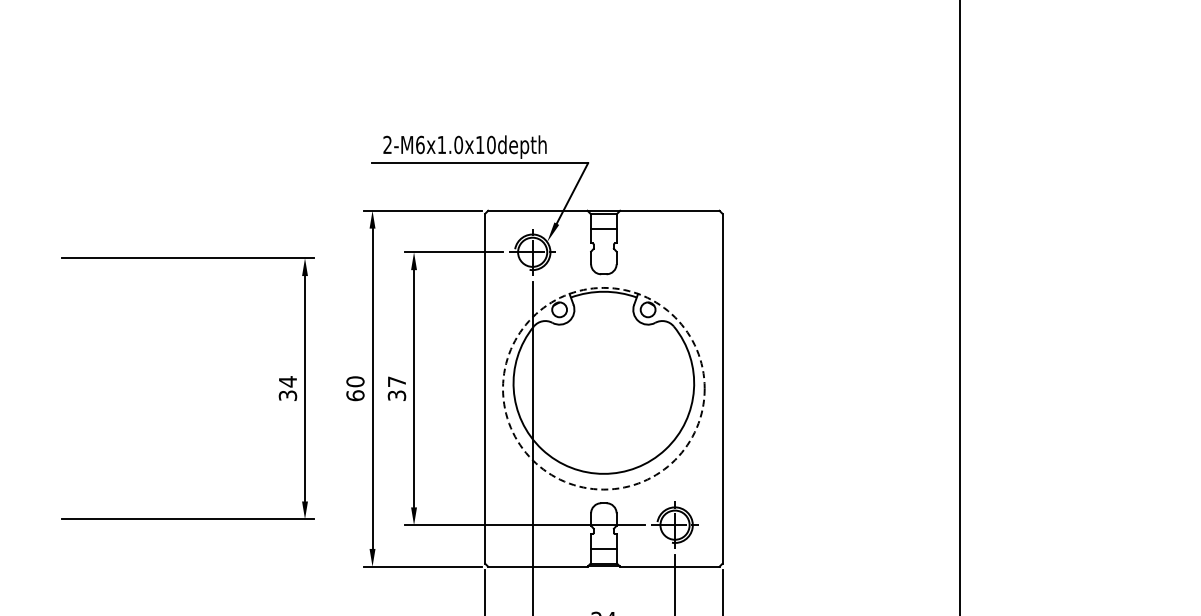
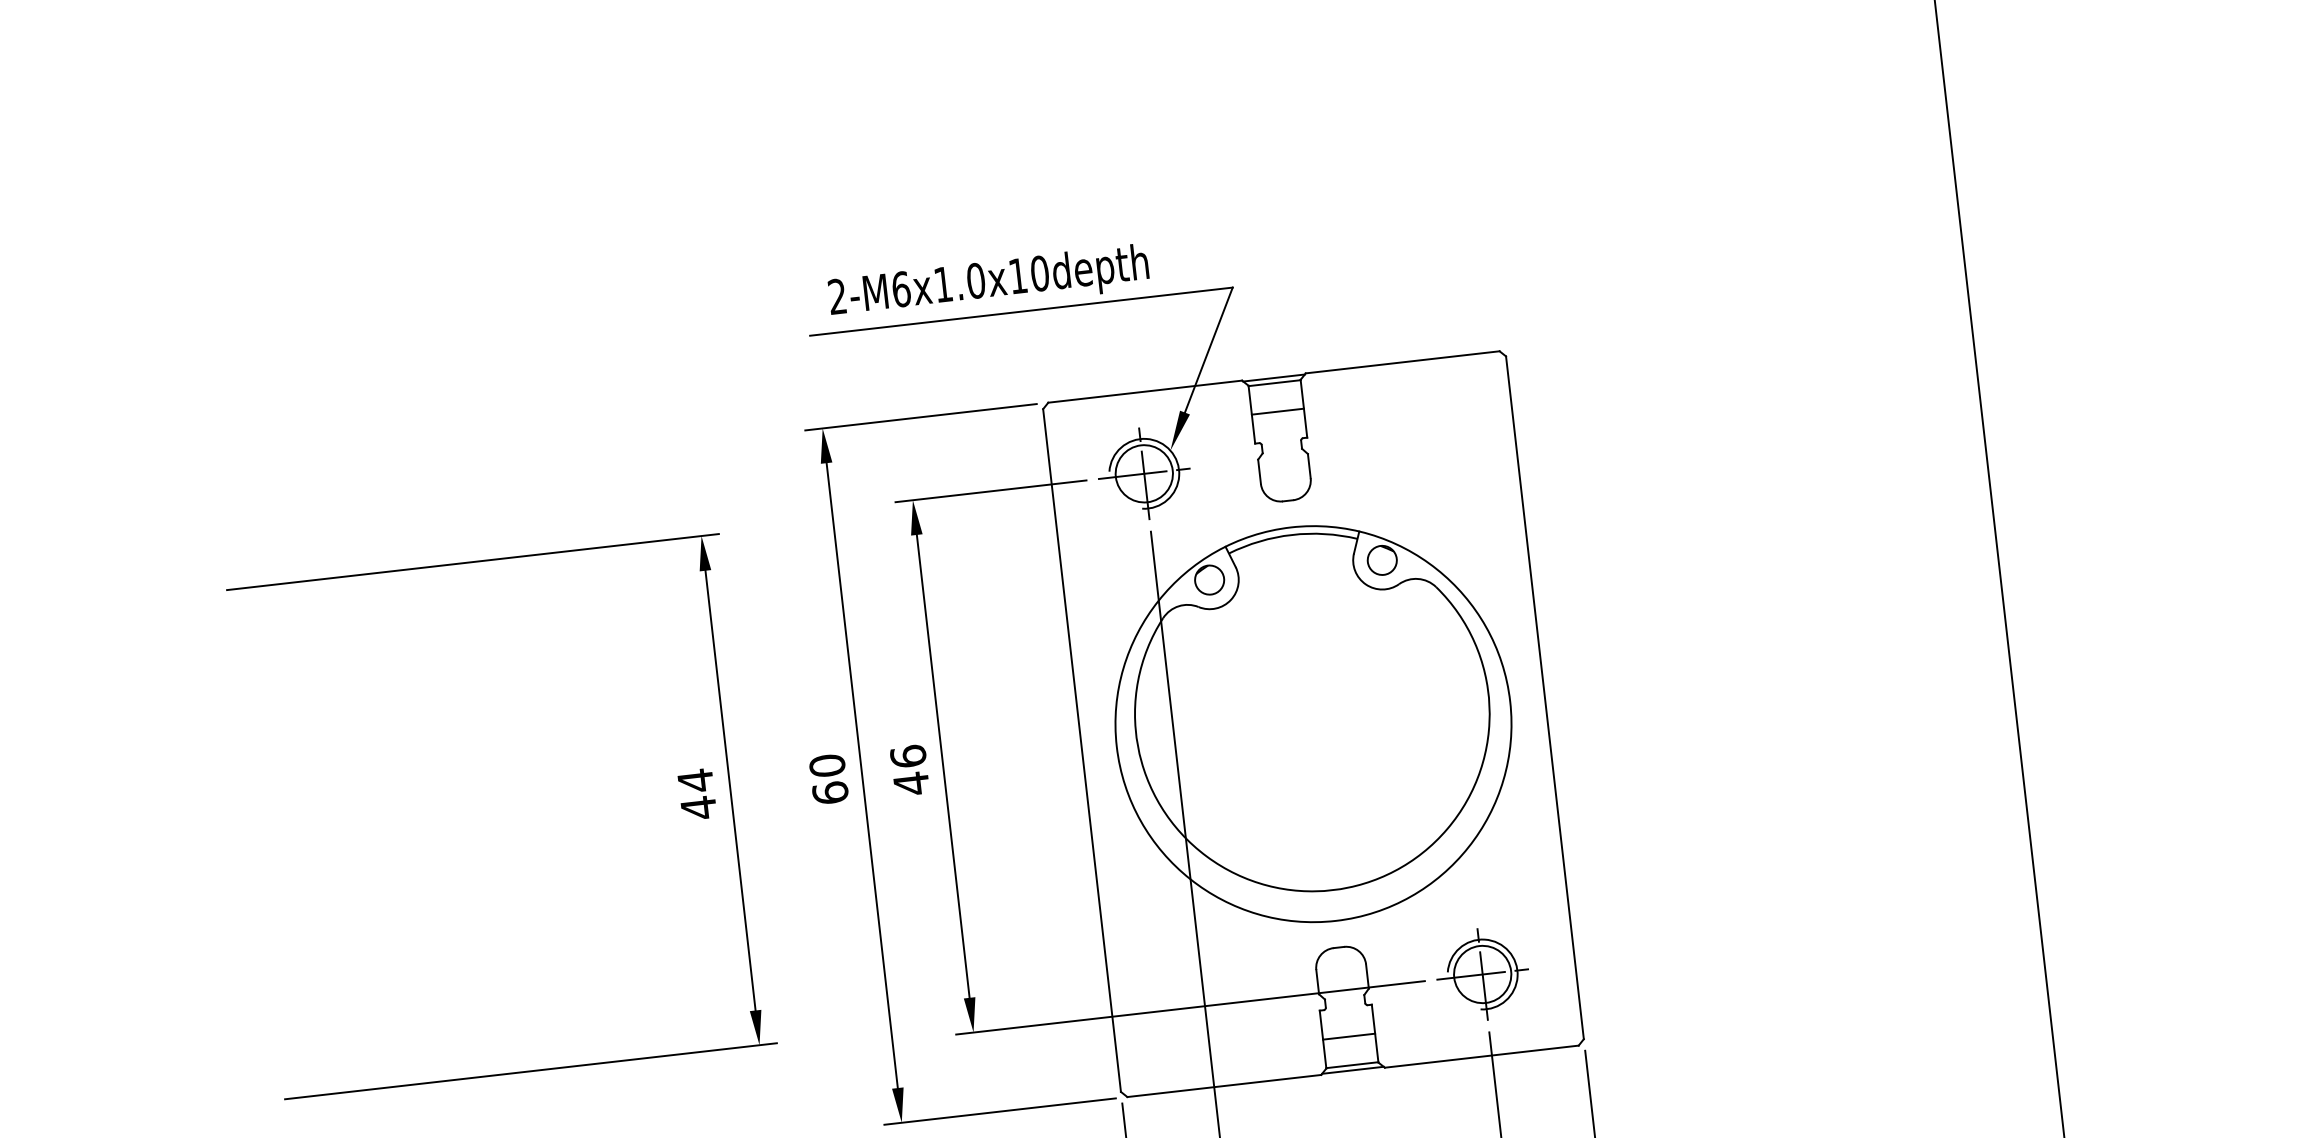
text: (396, 388) -> (908, 769), 37 -> 46
circle: (603, 388) -> (1312, 723), dashed -> solid
text: (287, 395) -> (697, 807), 34 -> 44

